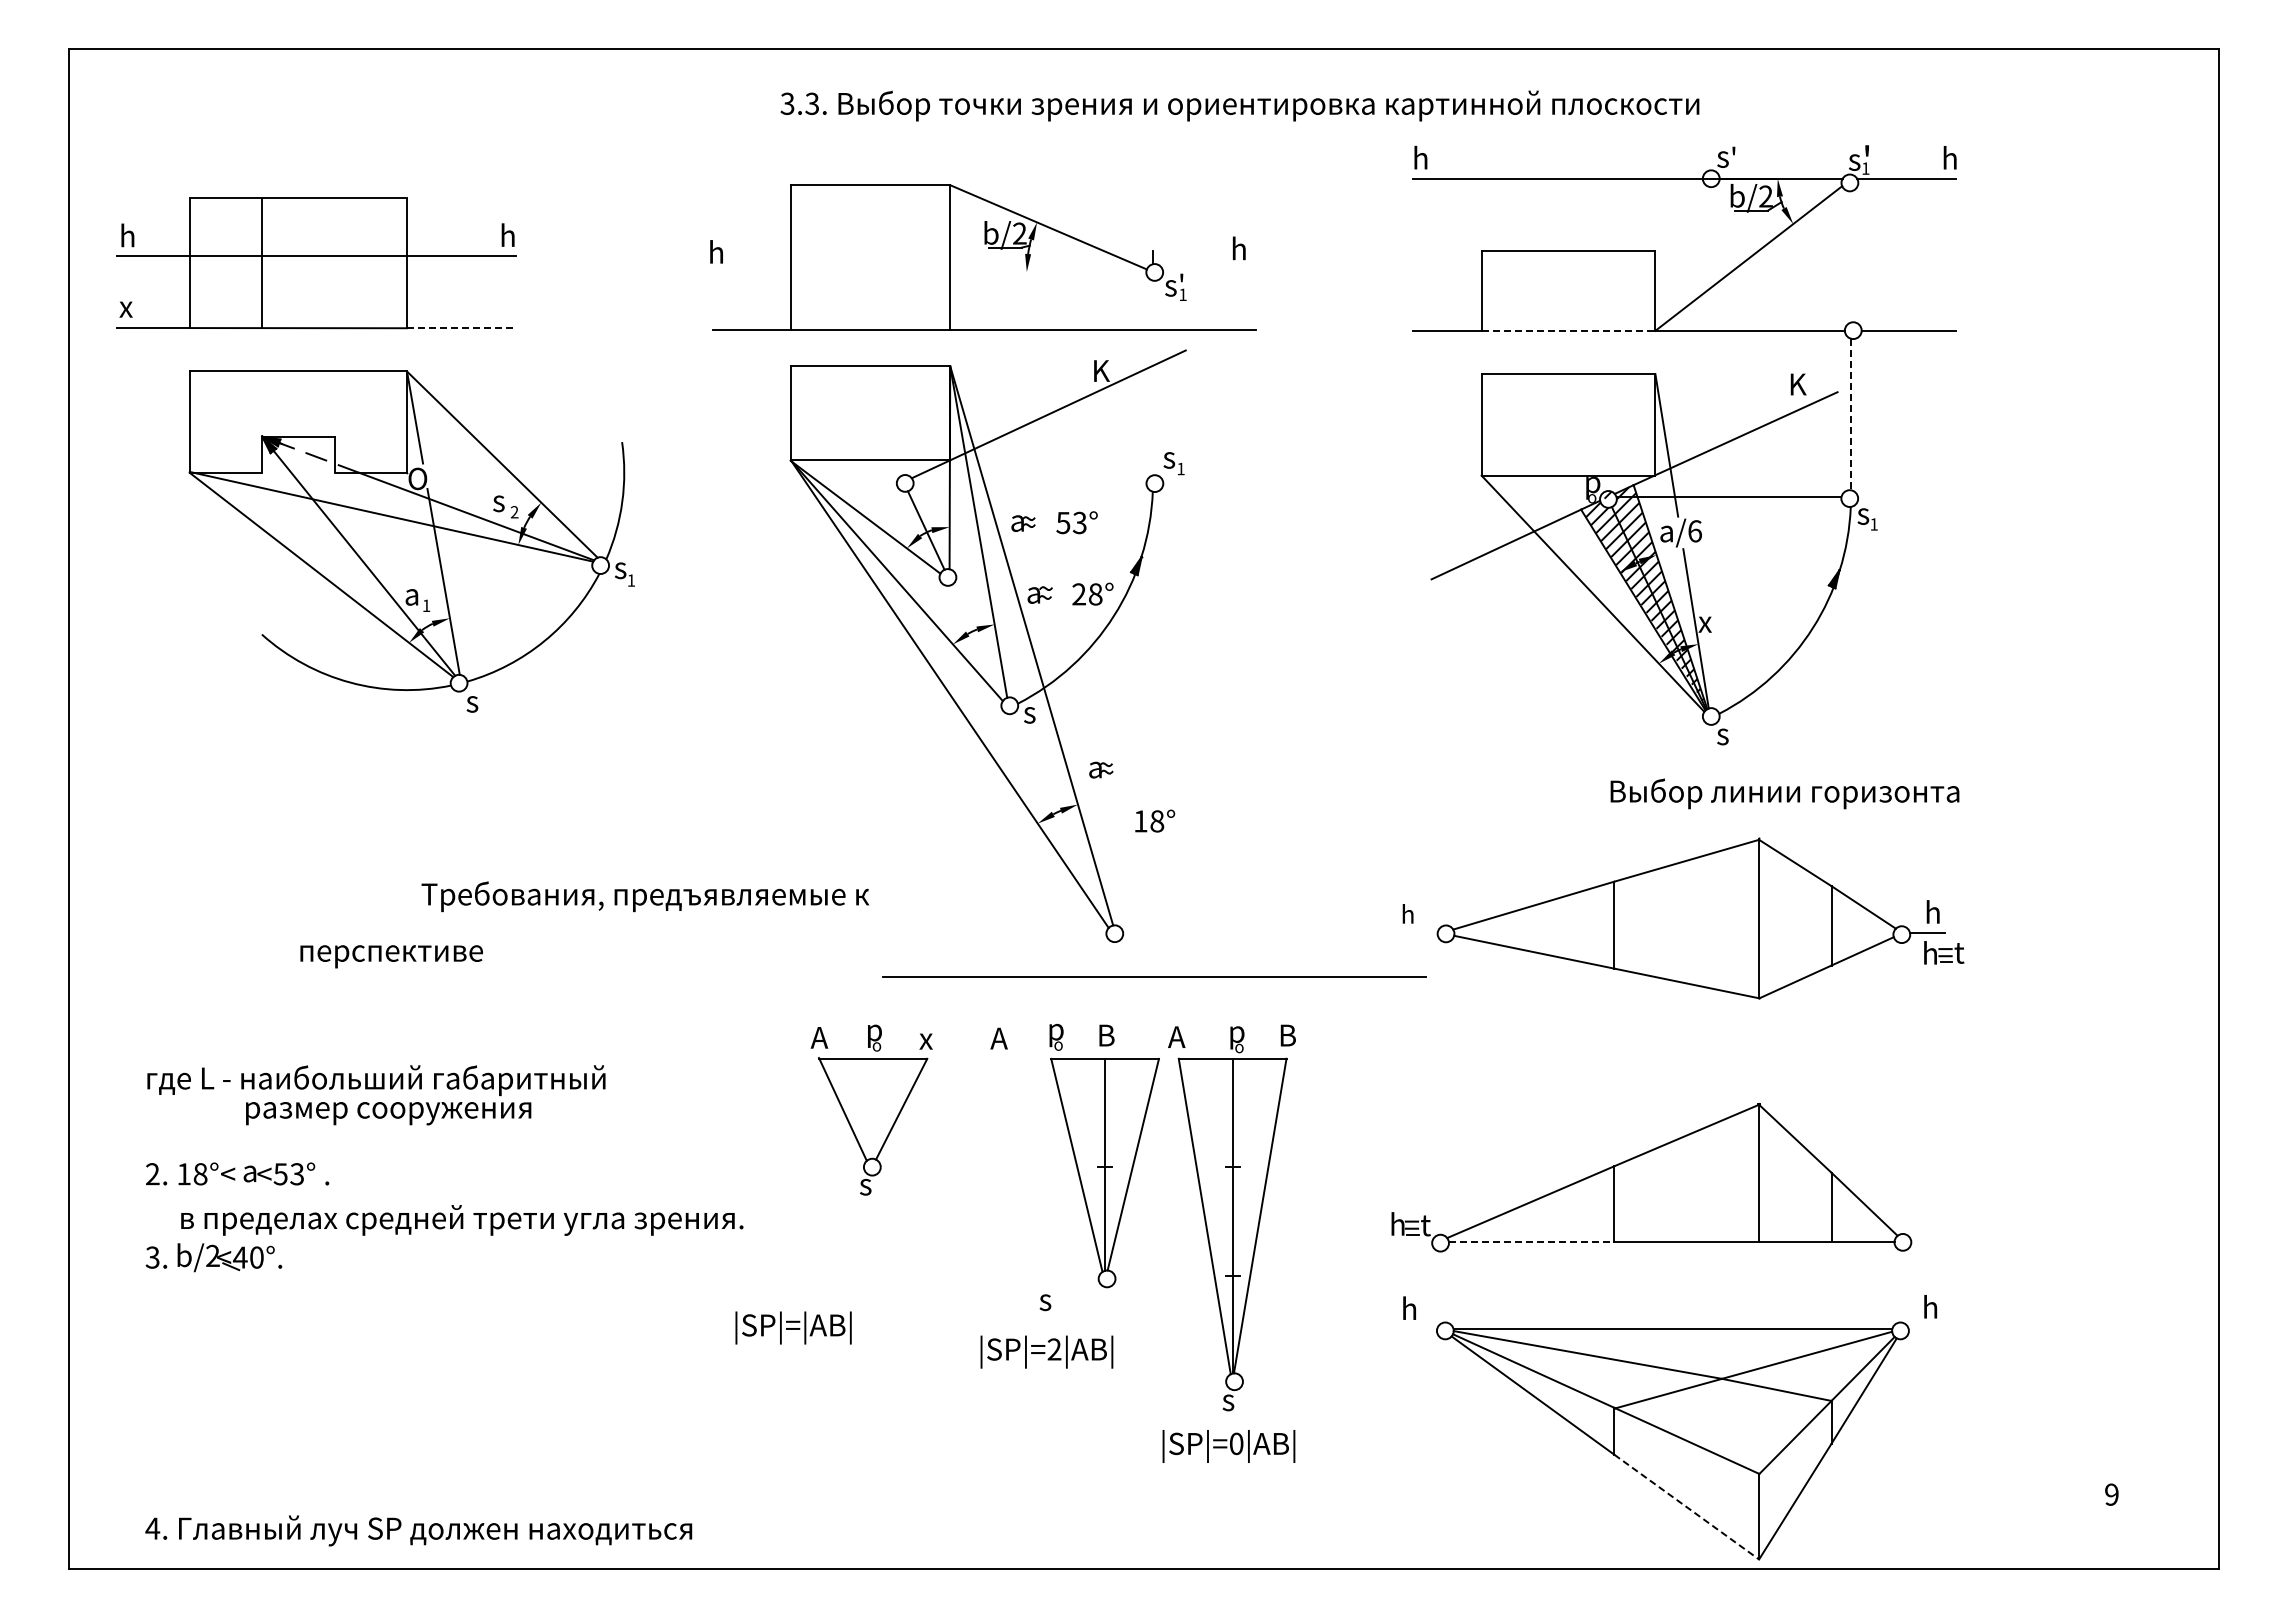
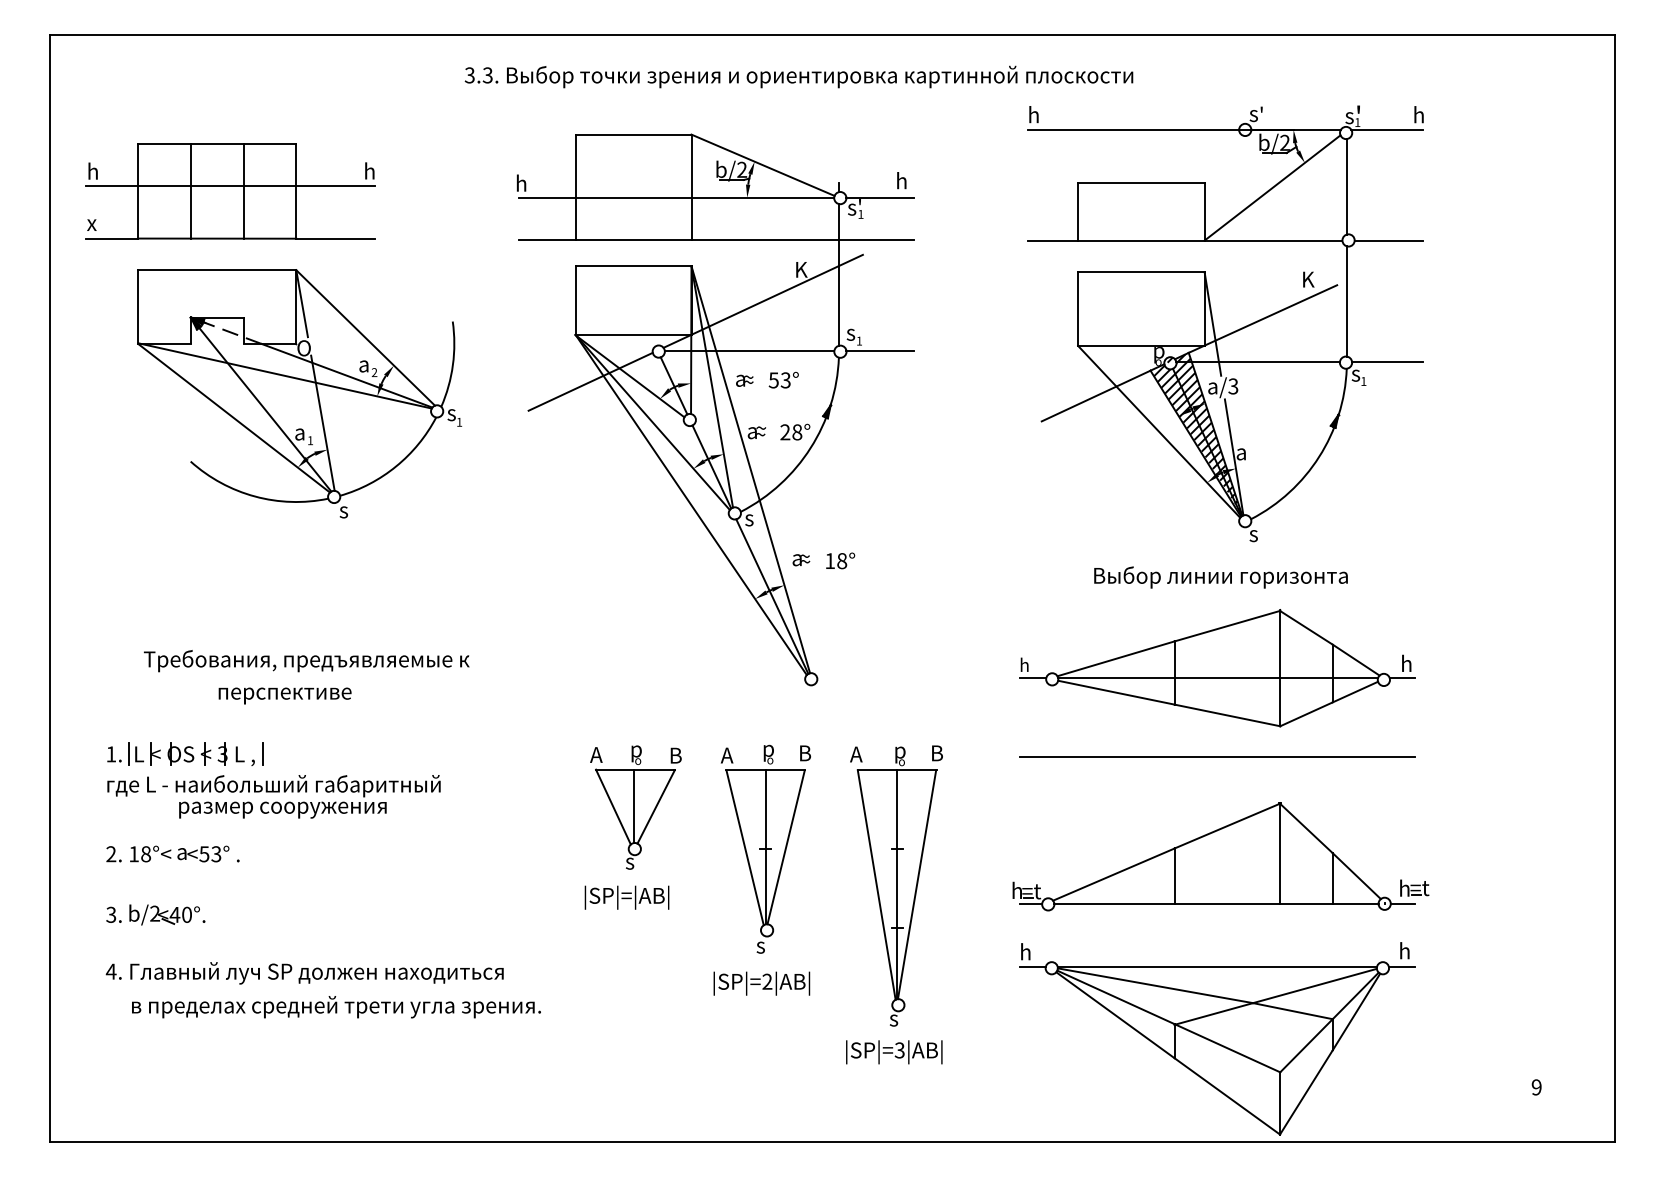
text: (1239, 105) -> (798, 76), moved
line: (1850, 256) -> (1346, 186), added
line: (334, 263) -> (243, 191), added
line: (929, 272) -> (676, 198), added
line: (1209, 272) -> (880, 198), added
line: (461, 328) -> (335, 238), dashed -> solid
line: (1568, 330) -> (1141, 240), dashed -> solid
line: (1152, 377) -> (838, 274), added
line: (1850, 414) -> (1346, 301), dashed -> solid
line: (1029, 482) -> (749, 350), added
line: (1209, 482) -> (880, 350), added
line: (1906, 497) -> (1387, 361), added
text: (499, 503) -> (363, 366), s -> a
line: (811, 524) -> (590, 381), added
text: (1694, 531) -> (1233, 386), a/6 -> a/3
text: (1705, 624) -> (1241, 454), x -> a
line: (977, 642) -> (711, 467), added
text: (1784, 793) -> (1220, 577), moved
line: (1060, 819) -> (771, 596), added
text: (1155, 820) -> (840, 560), moved
text: (645, 896) -> (306, 660), moved
line: (1419, 932) -> (1032, 678), added
line: (1673, 932) -> (1217, 678), added
part: (1944, 952) -> (1414, 887), moved
line: (1154, 976) -> (1217, 756), moved
line: (361, 1036) -> (263, 754), added
part: (248, 1037) -> (180, 754), added
text: (927, 1038) -> (674, 755), x -> B
line: (870, 1108) -> (633, 806), added
part: (1104, 1172) -> (765, 852), moved
text: (462, 1220) -> (336, 1007), moved
line: (1416, 1242) -> (1030, 903), added
line: (1531, 1242) -> (1114, 903), dashed -> solid
line: (1927, 1242) -> (1402, 903), added
text: (793, 1327) -> (626, 897), moved
line: (1419, 1328) -> (1032, 966), added
line: (1926, 1328) -> (1401, 966), added
text: (1236, 1443) -> (899, 1050), |SP|=0|AB| -> |SP|=3|AB|
line: (1687, 1507) -> (1227, 1096), dashed -> solid
text: (418, 1530) -> (304, 973), moved

